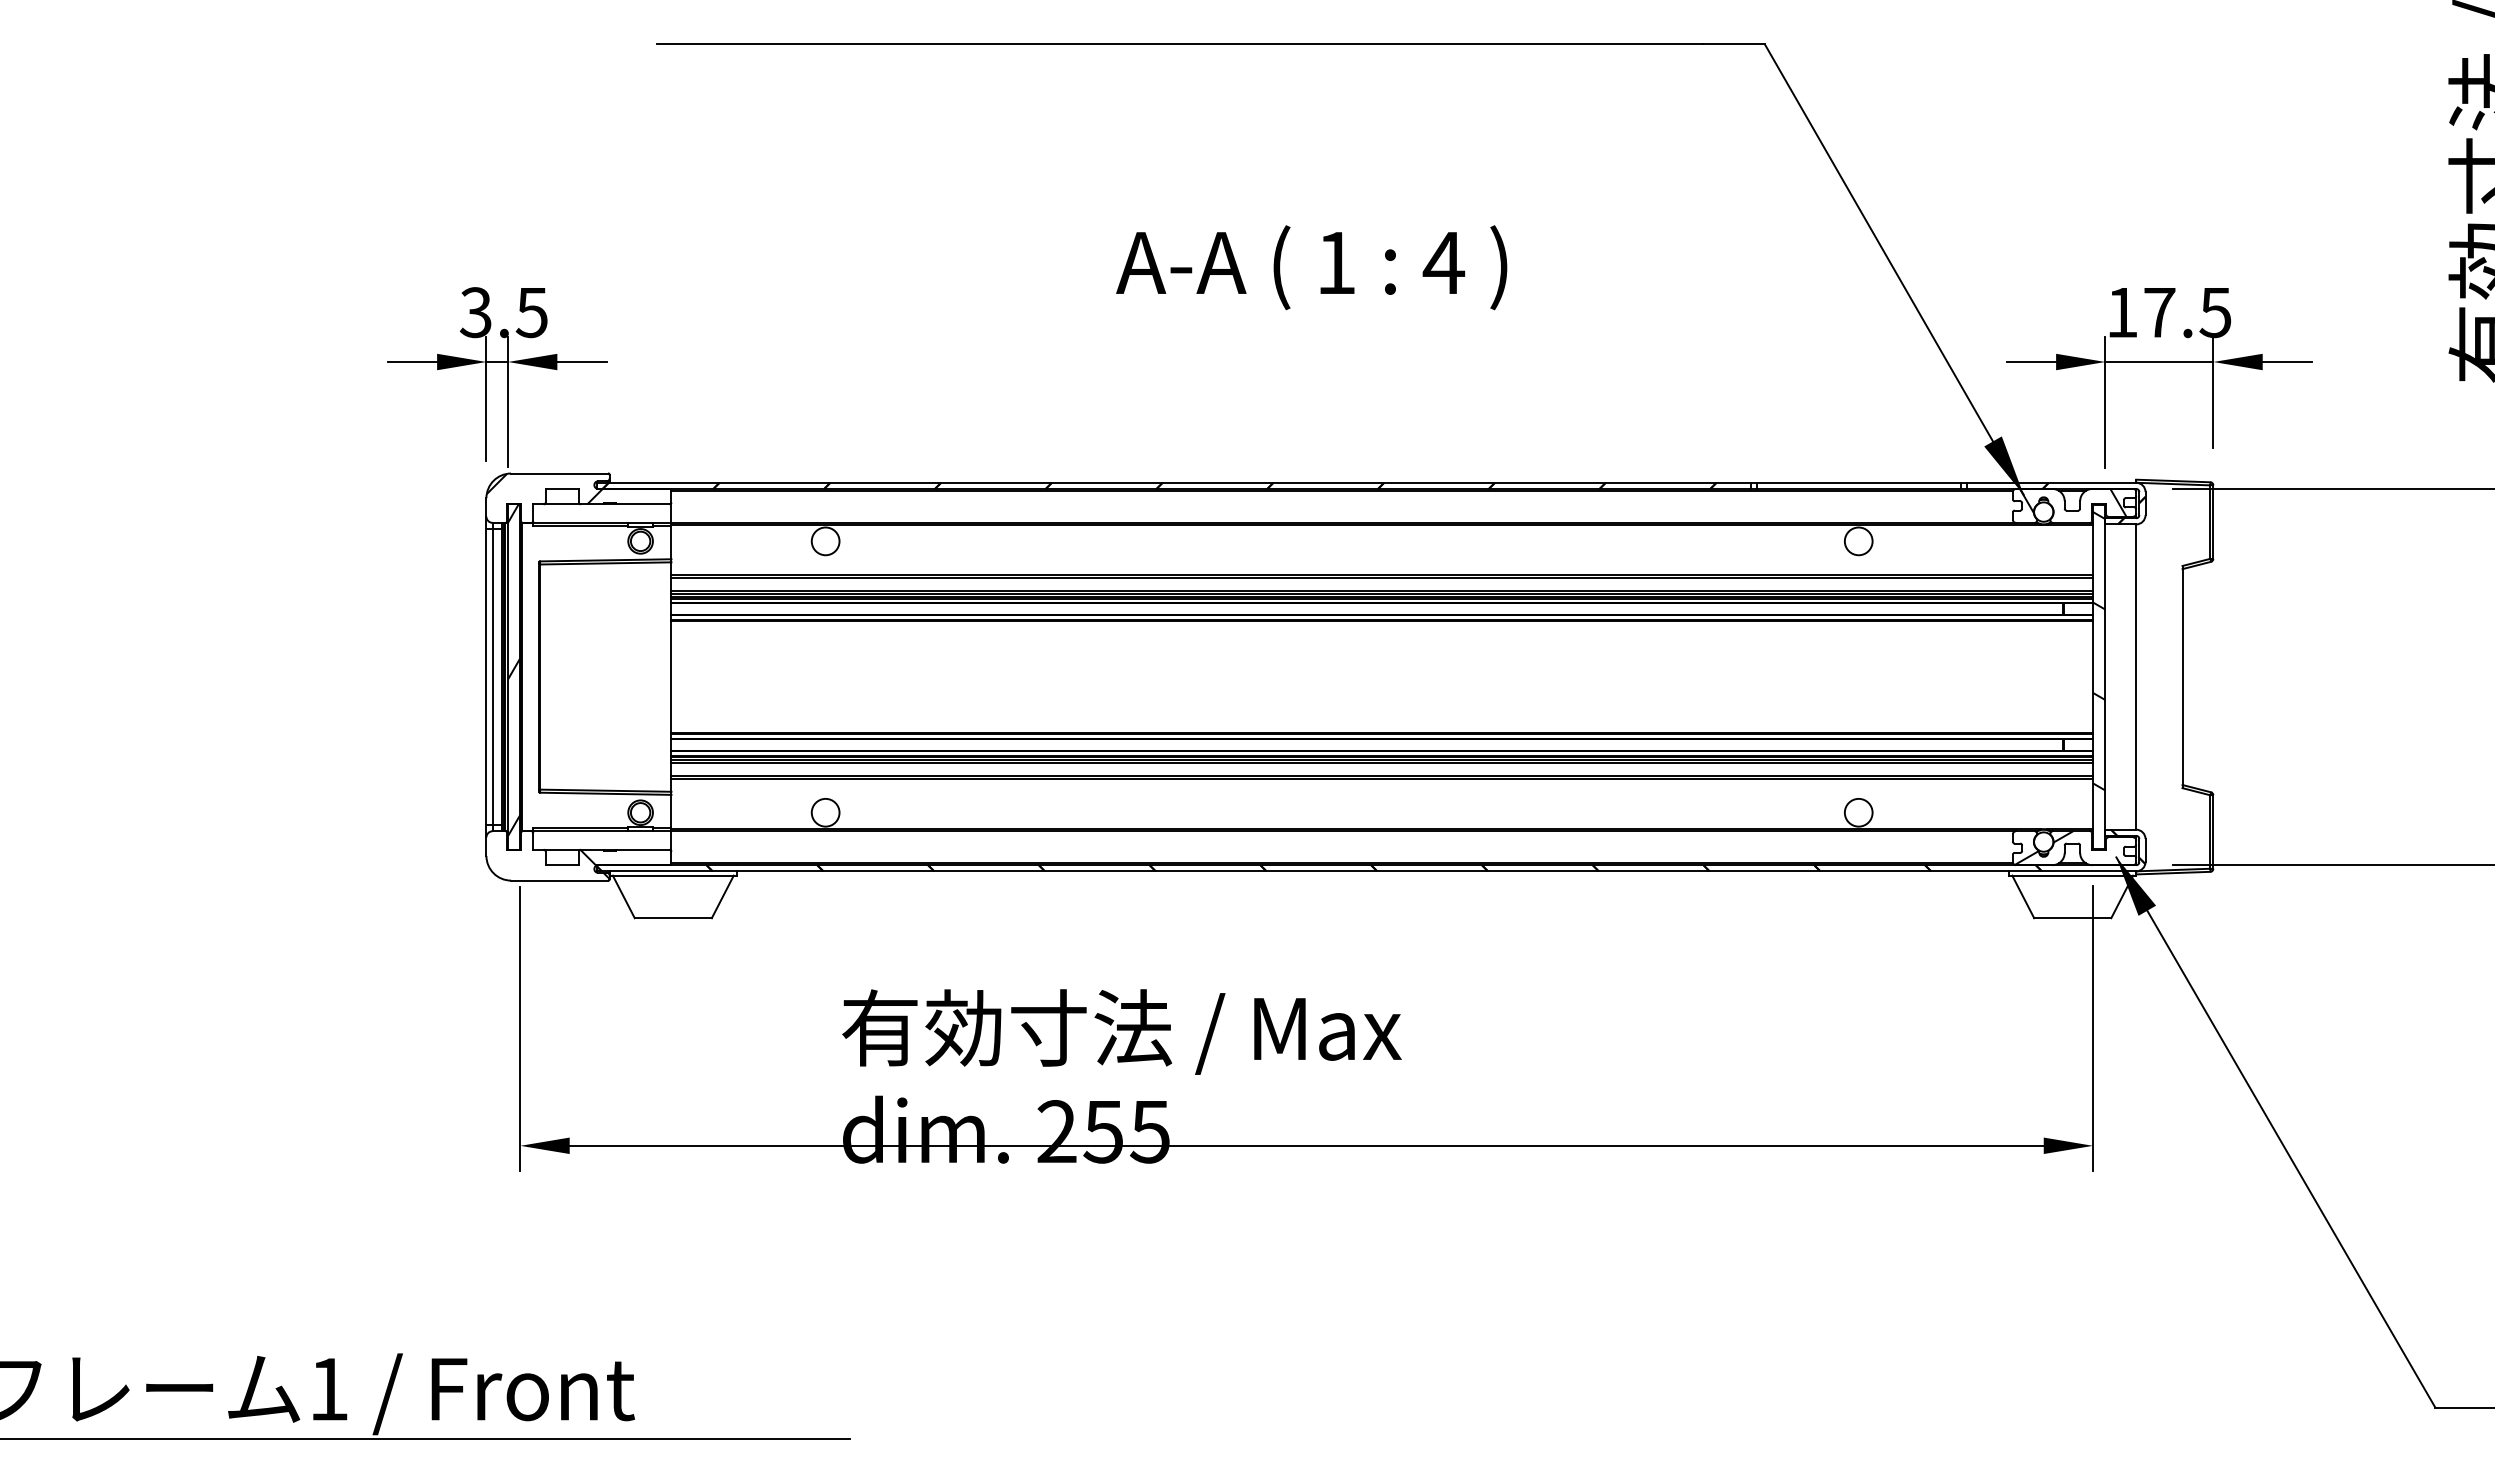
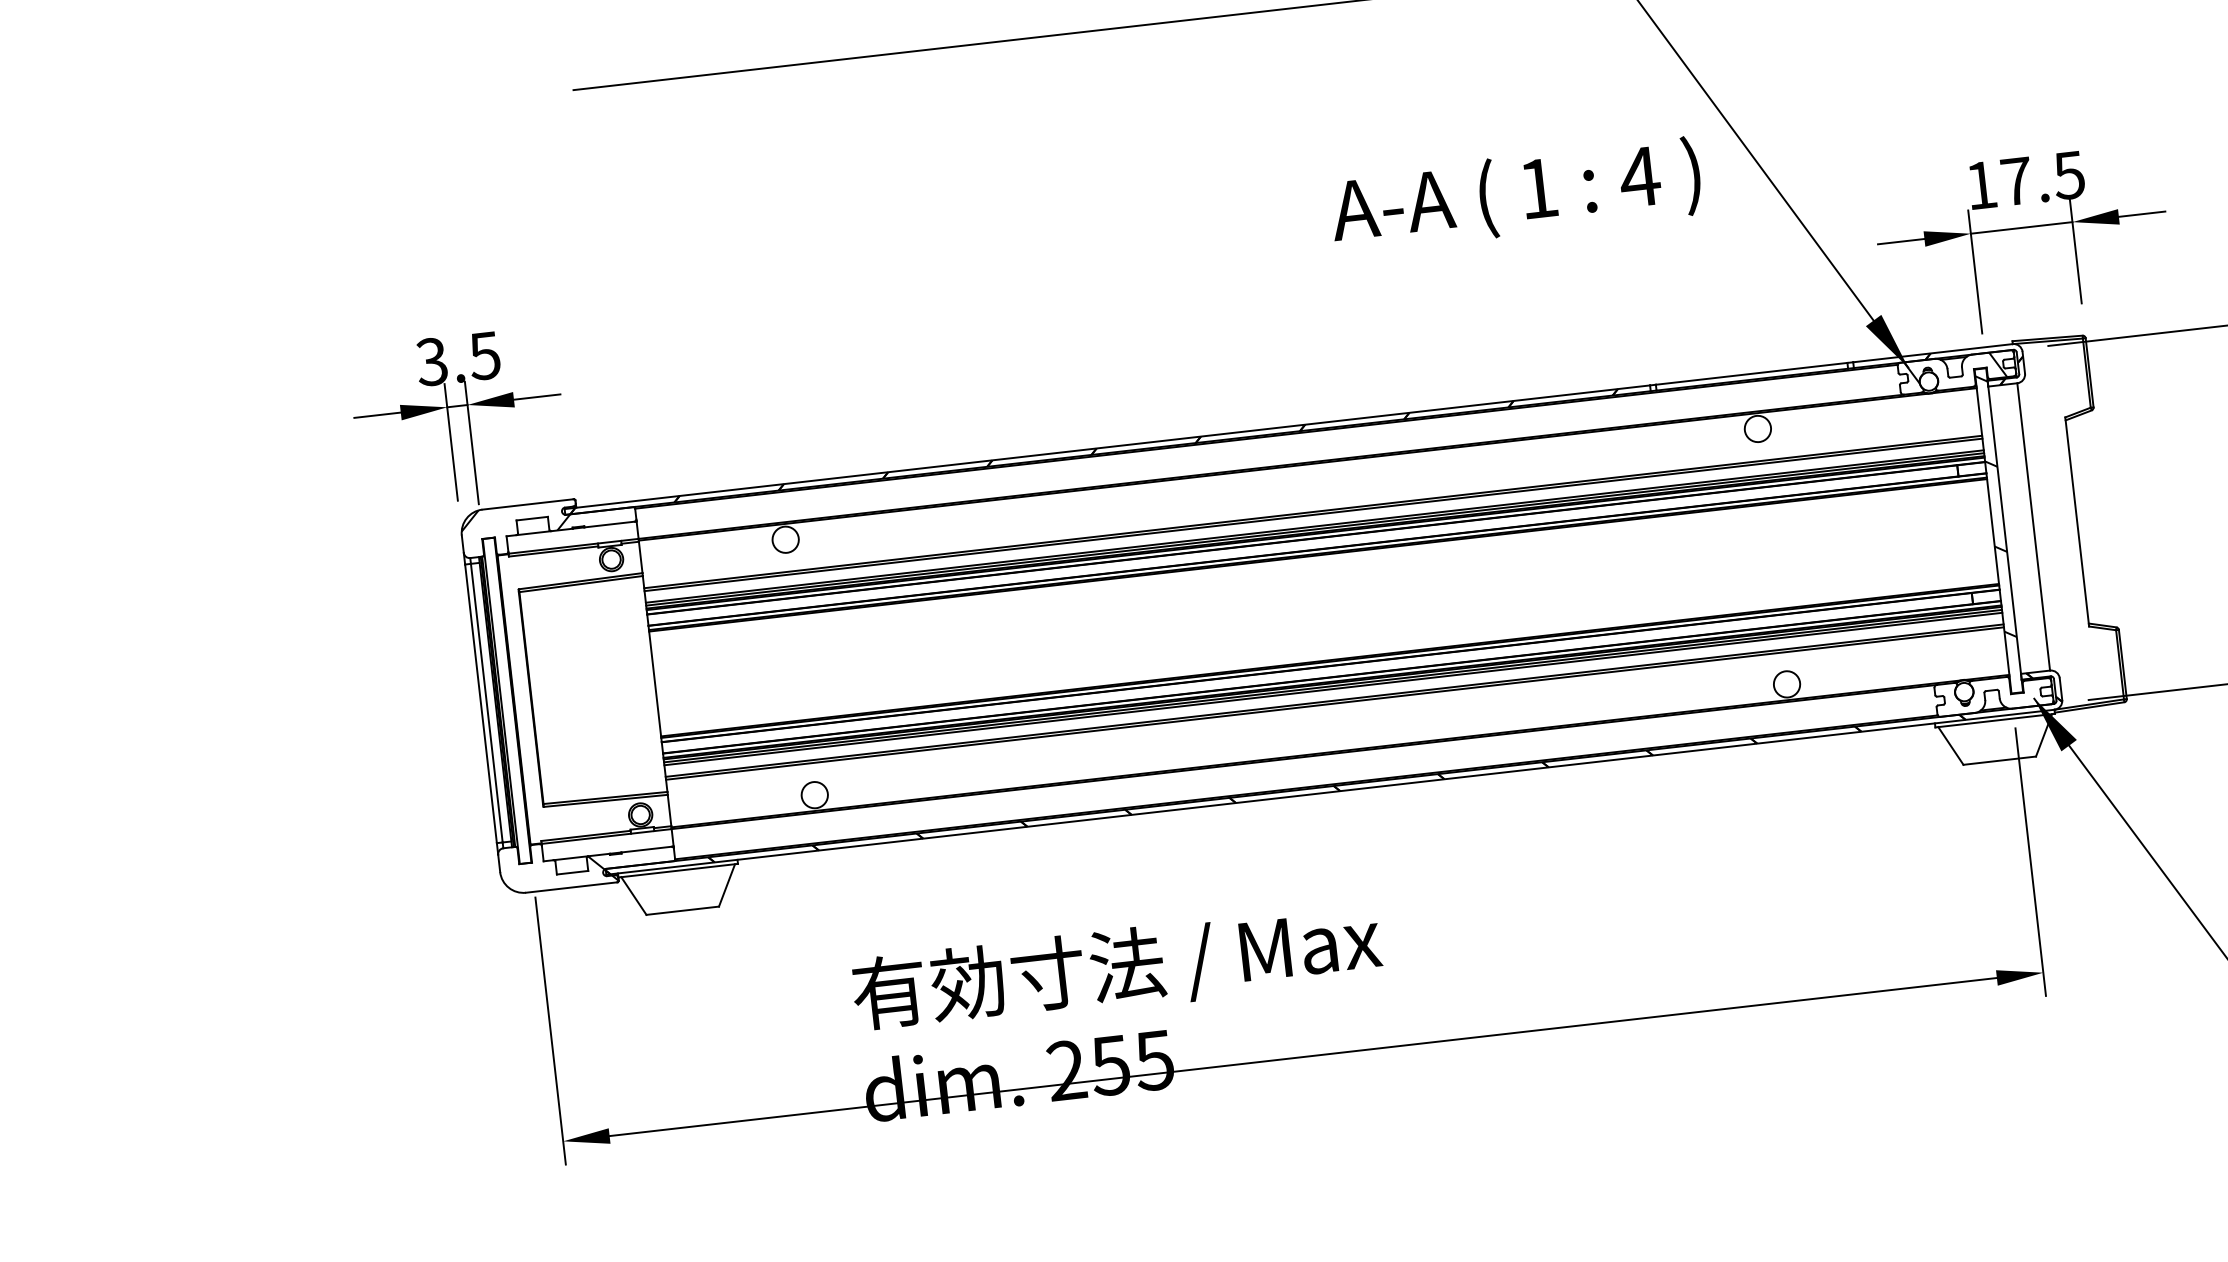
text: (1311, 267) -> (1515, 195), moved
hatch: (514, 670) -> (506, 694), removed
hatch: (2043, 847) -> (1964, 697), removed

